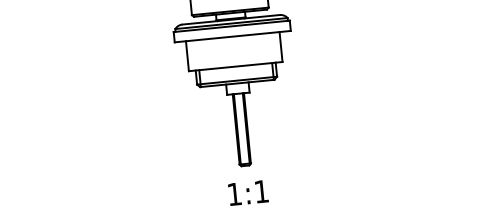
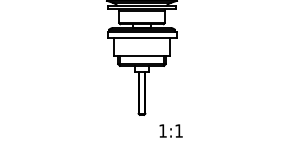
text: (247, 192) -> (170, 130), moved

